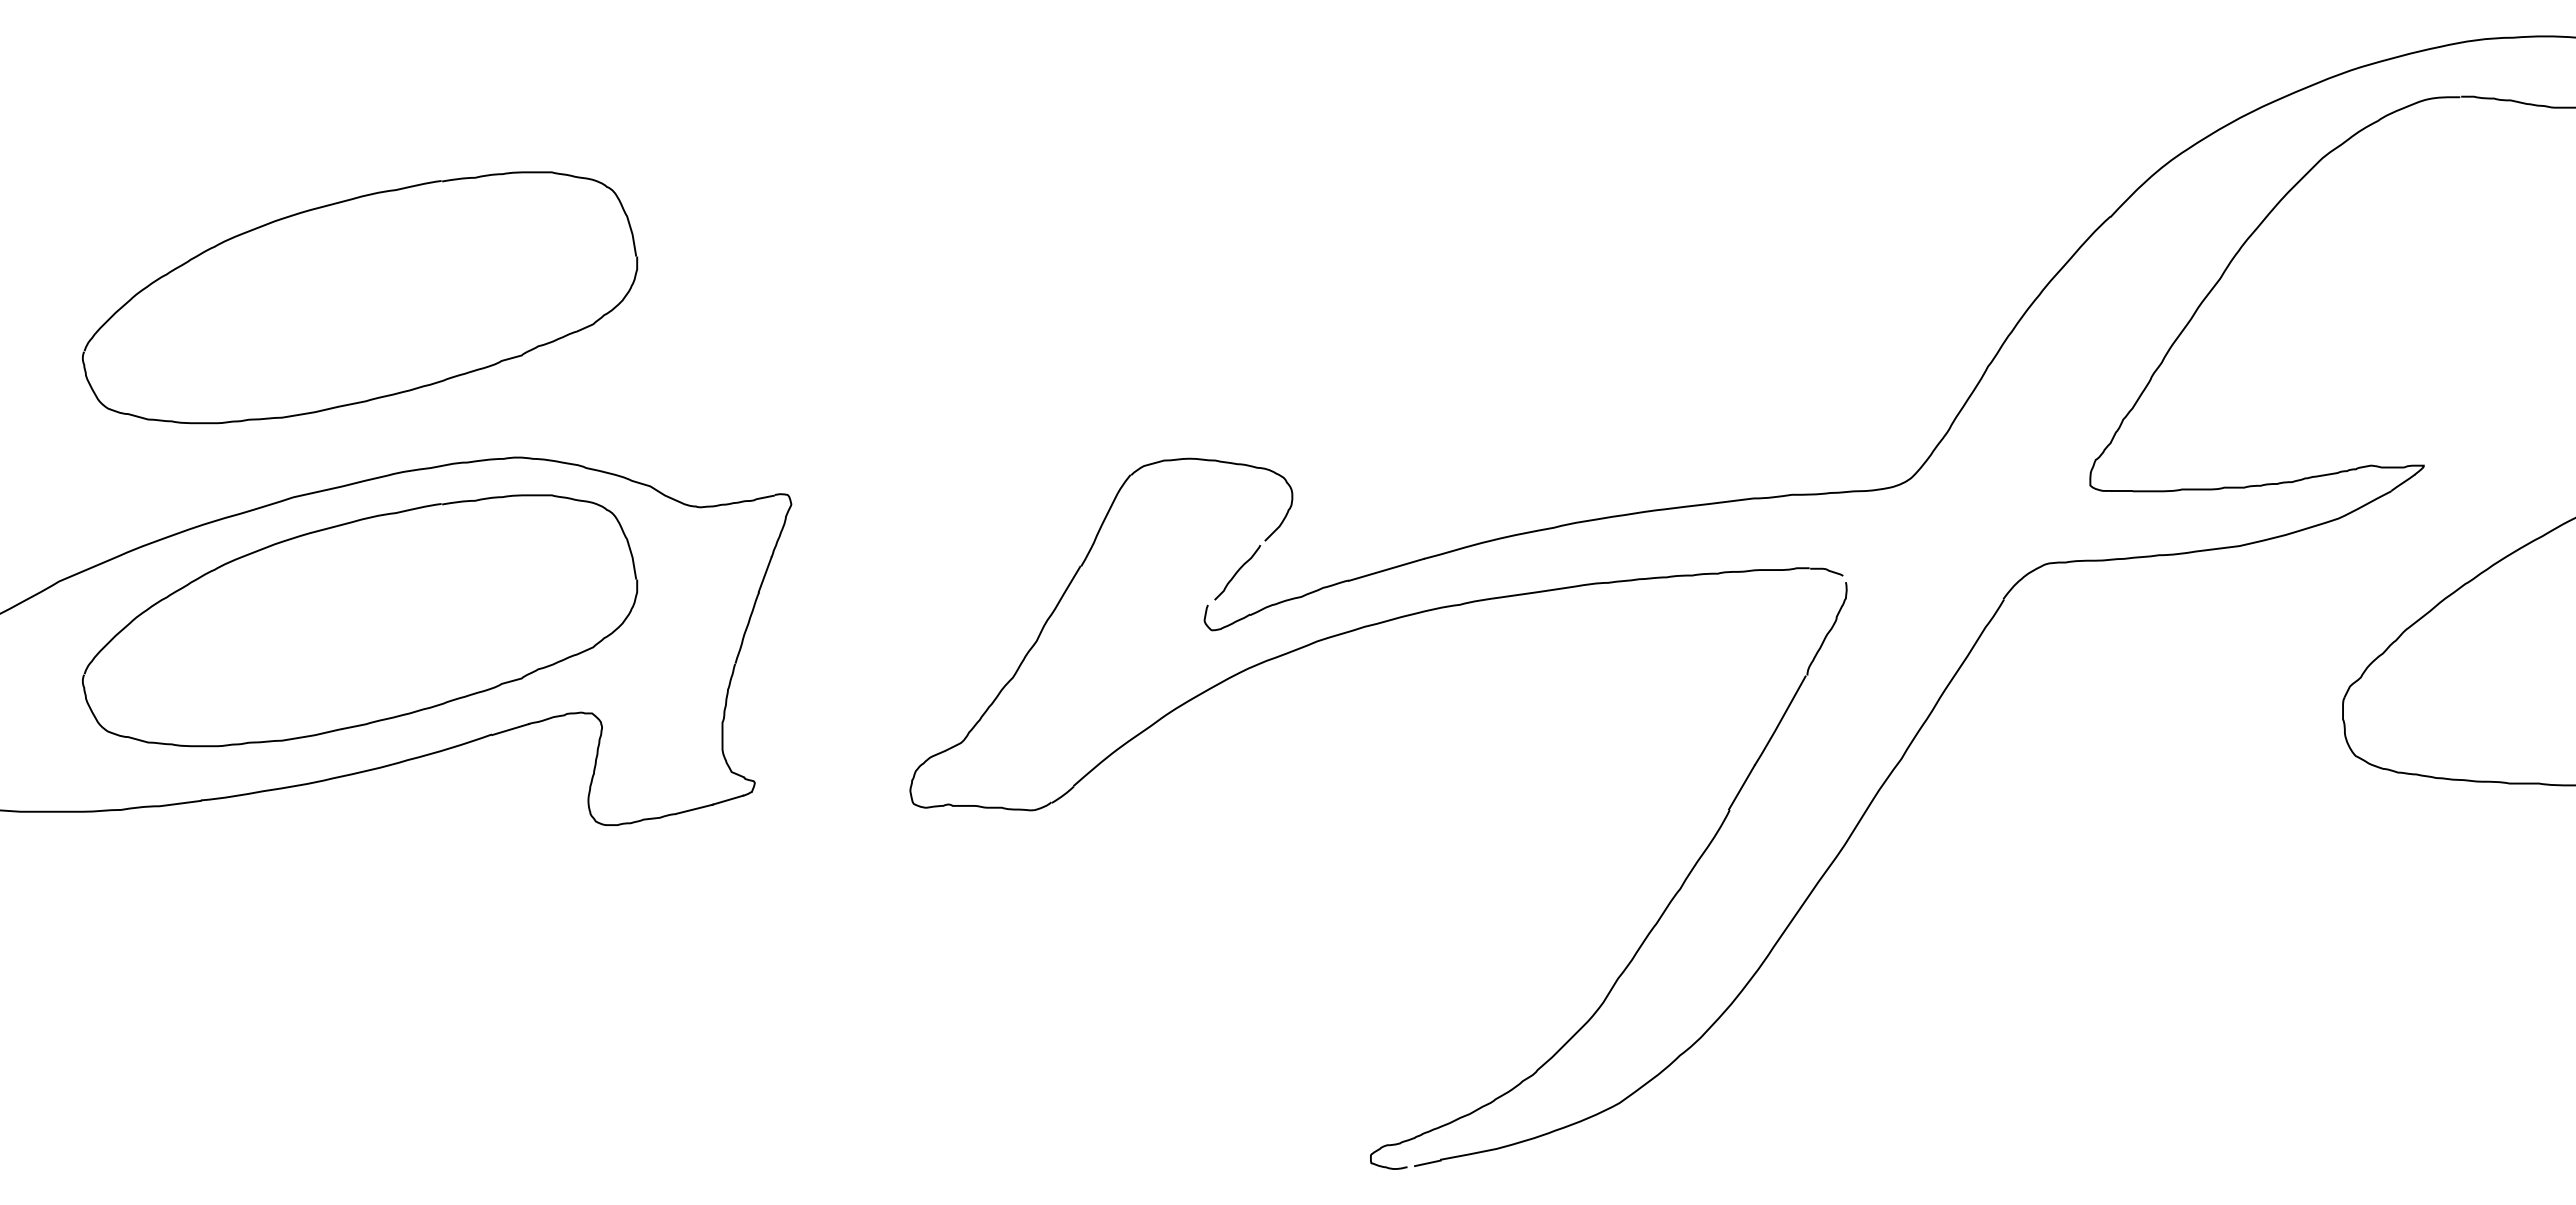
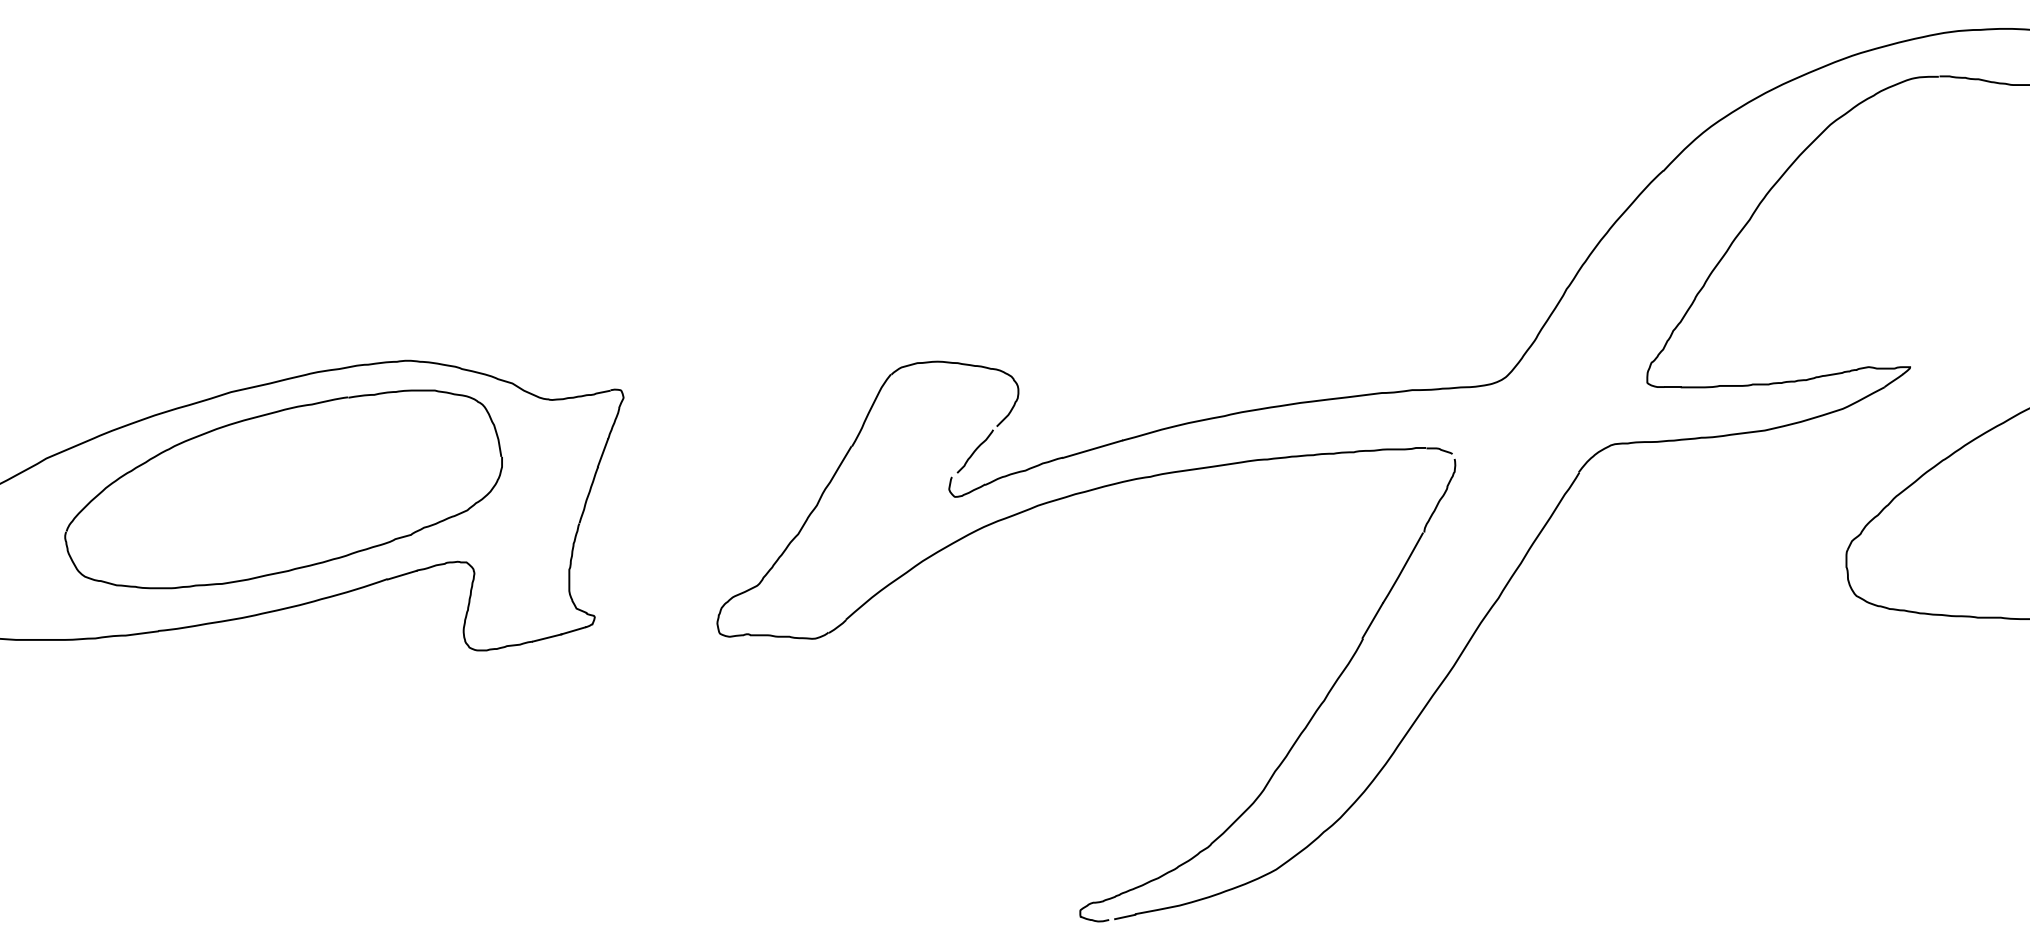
part: (360, 297) -> (284, 234), removed

